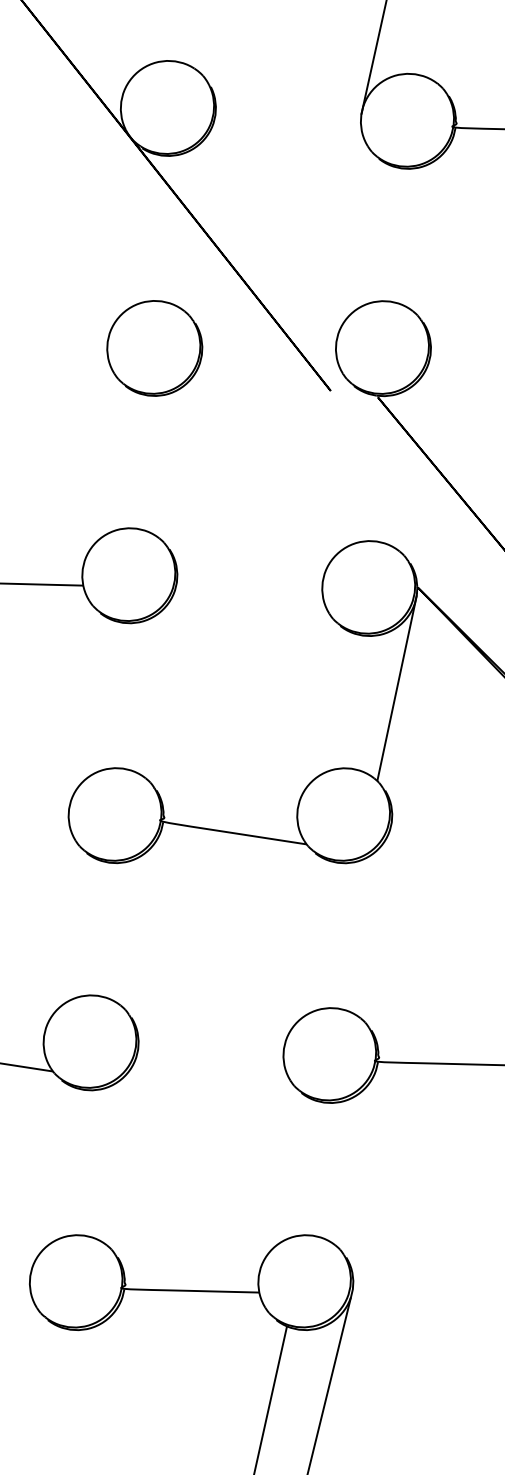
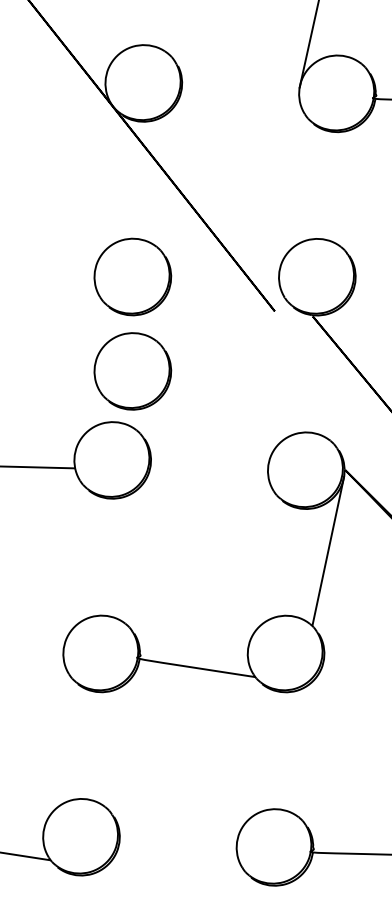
part: (154, 465) -> (132, 371), added

